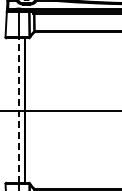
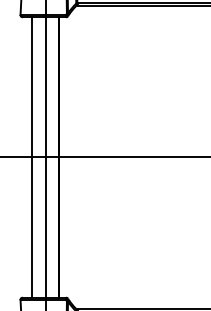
line: (11, 110) -> (32, 157), added
line: (18, 110) -> (45, 157), dashed -> solid

